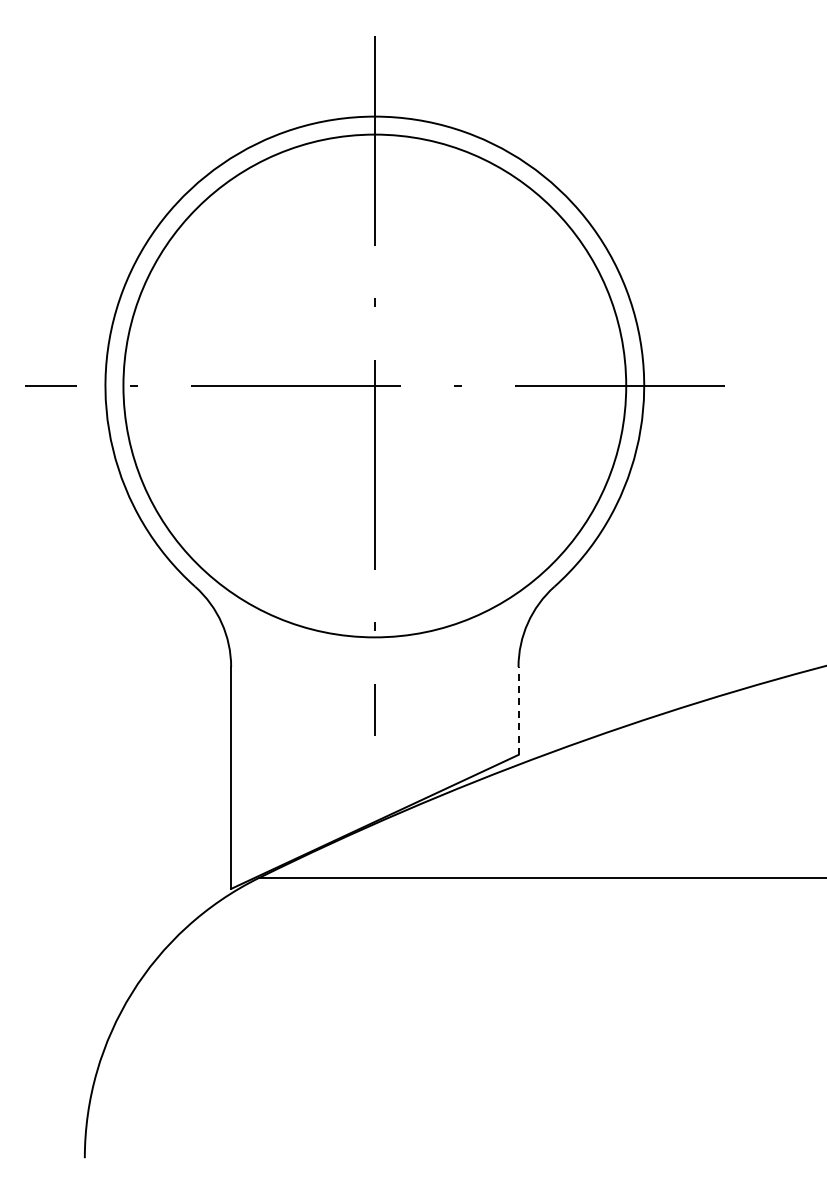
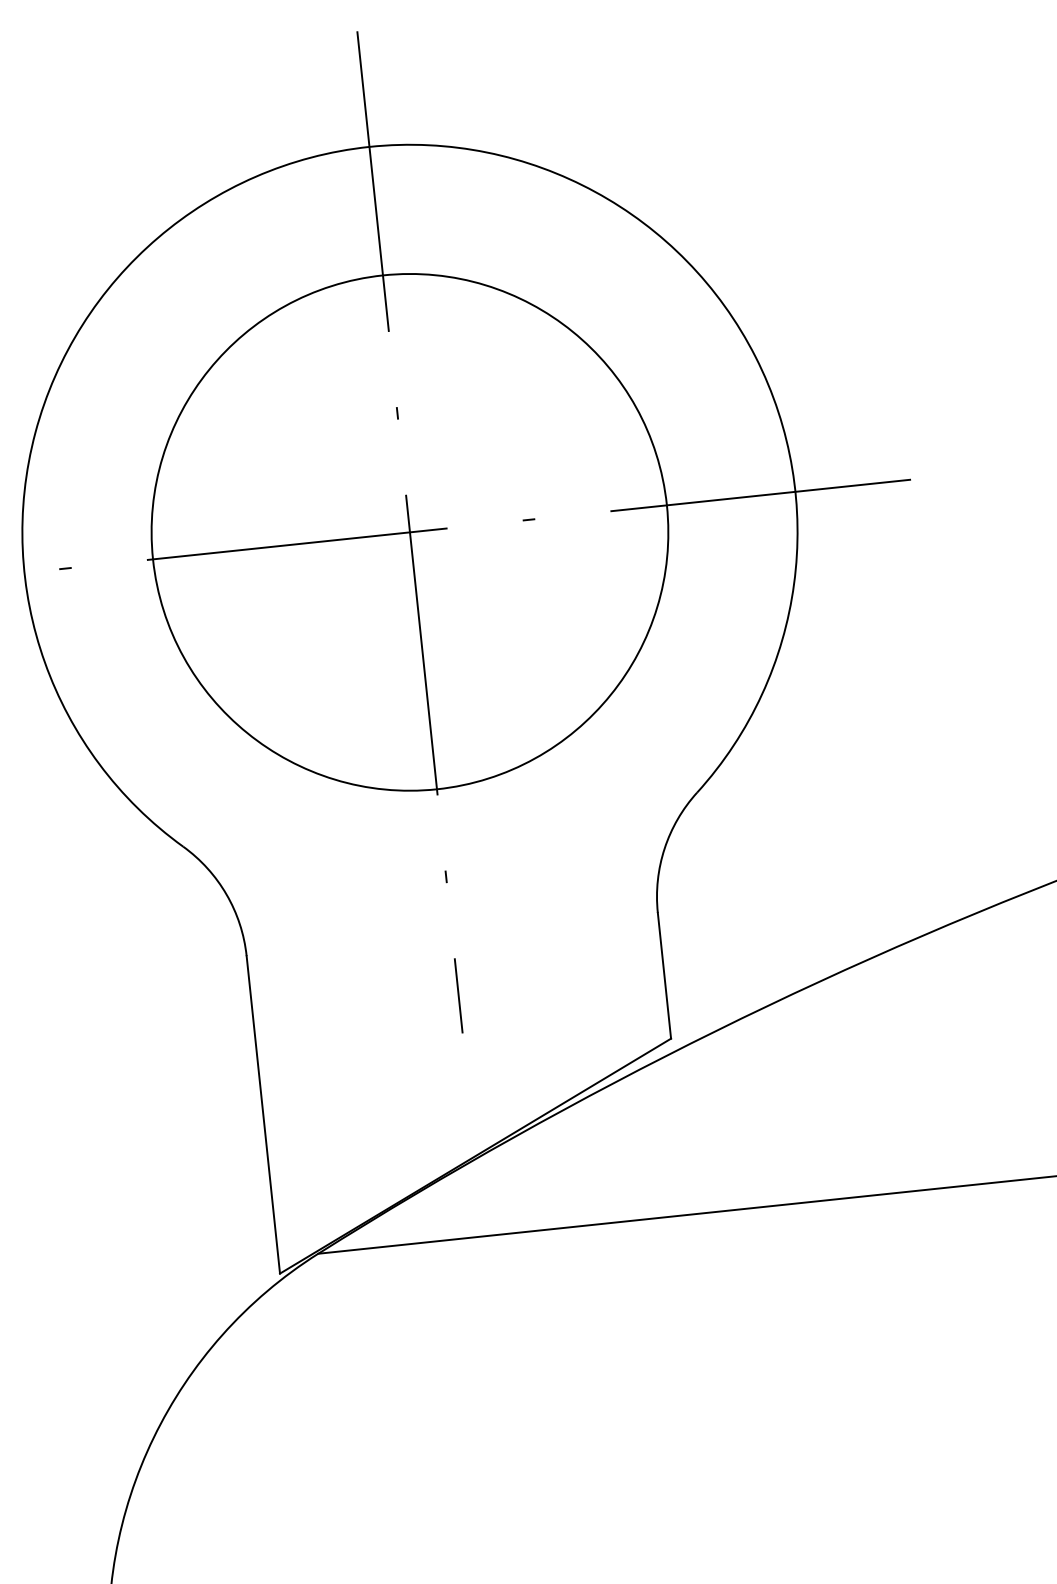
circle: (374, 385) -> (409, 531), size x0.71
line: (518, 710) -> (664, 975), dashed -> solid

